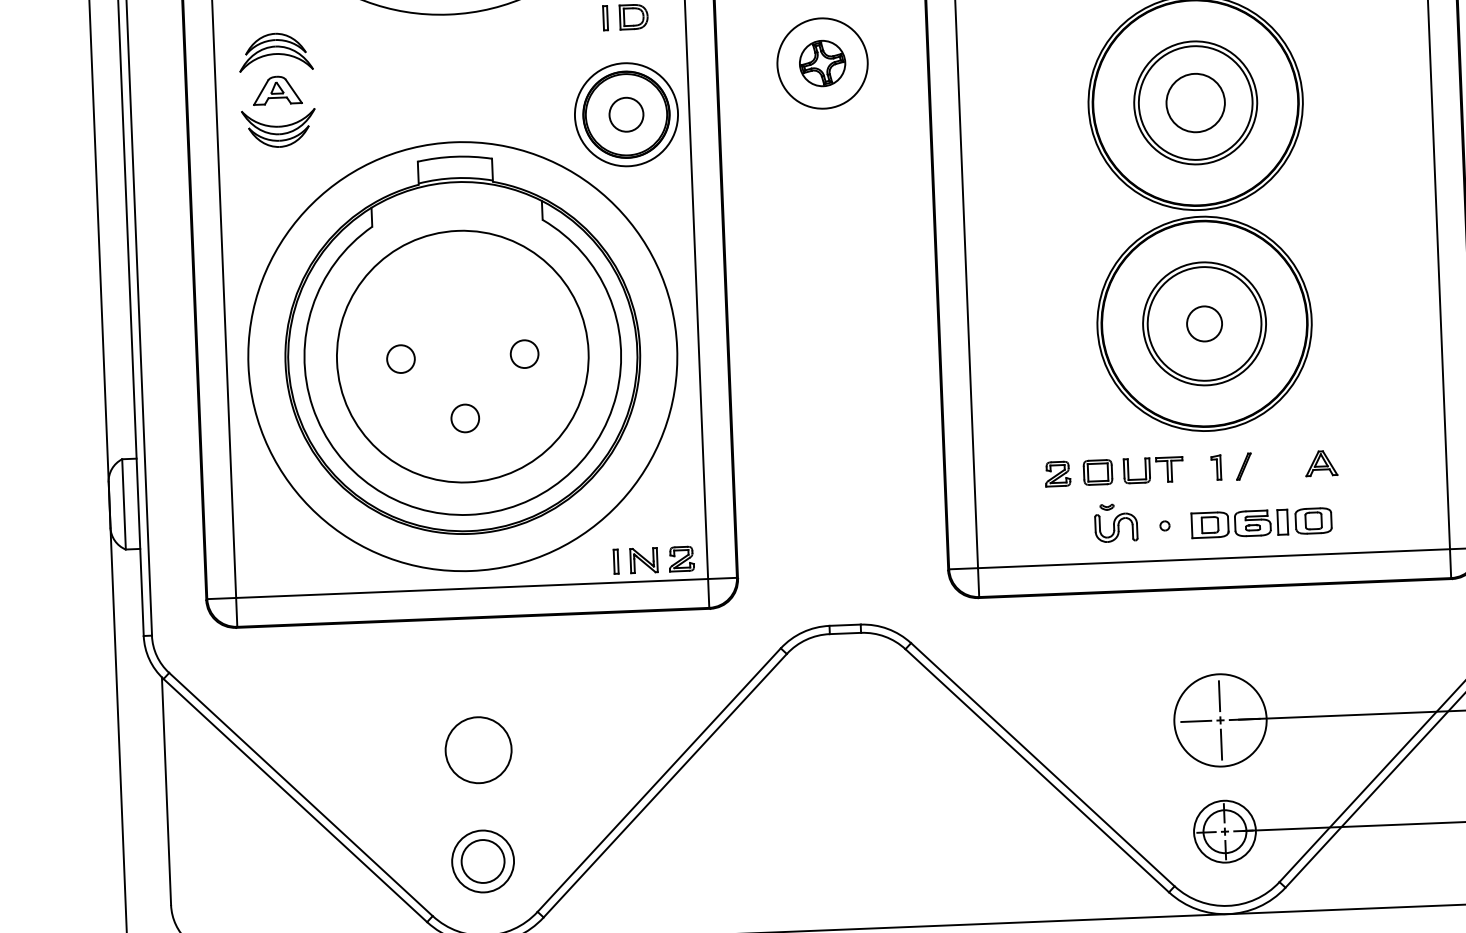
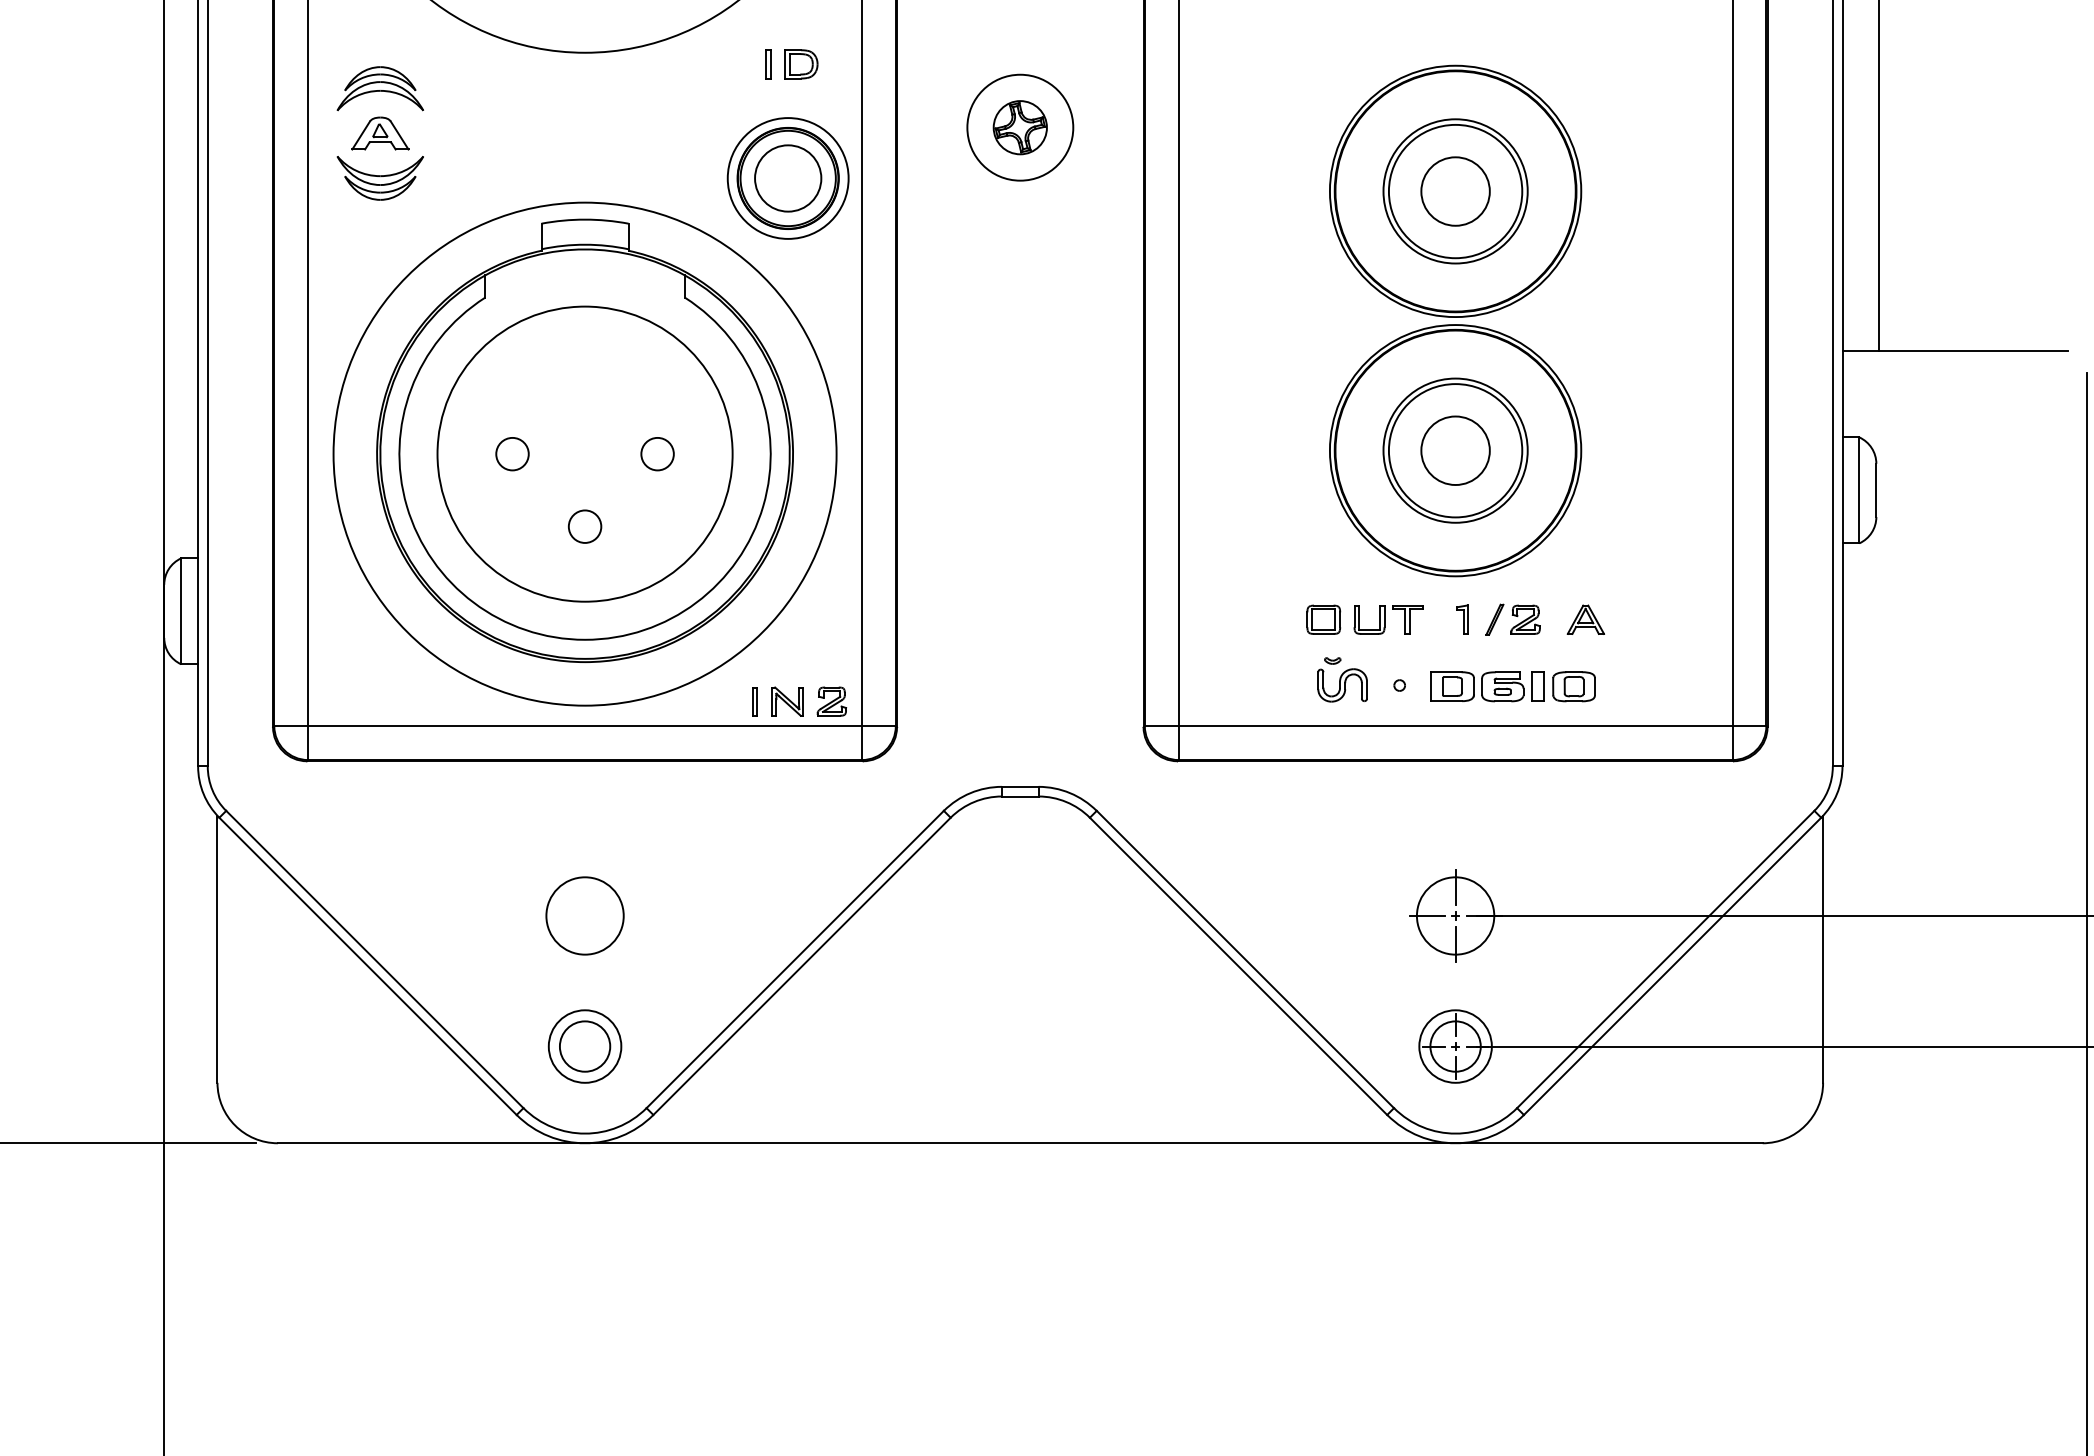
circle: (626, 114) -> (788, 178), size x1.67
circle: (1204, 323) -> (1455, 450), size x1.67
part: (1057, 473) -> (1525, 619), moved
circle: (1220, 720) -> (1455, 915), size x0.71

